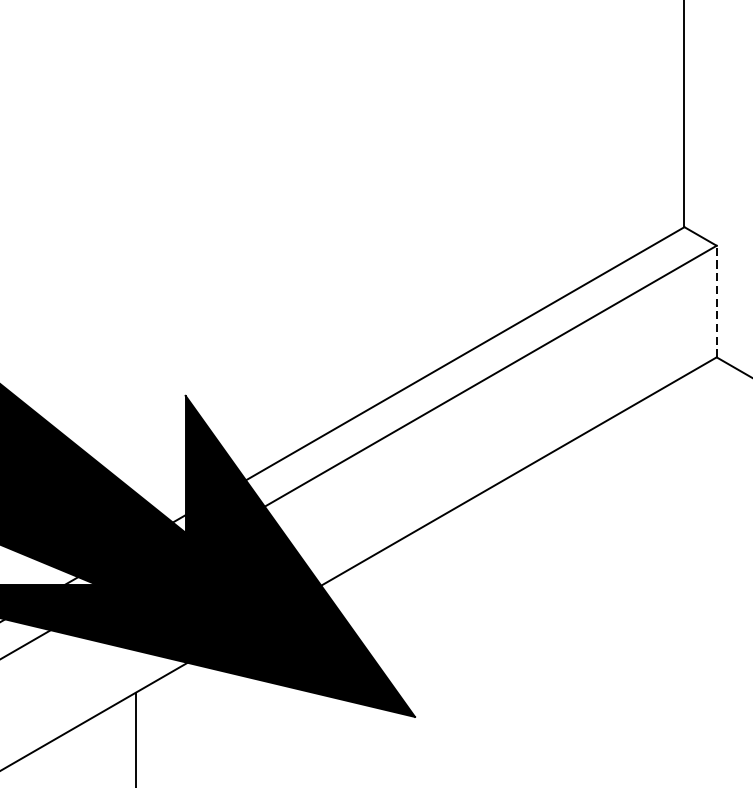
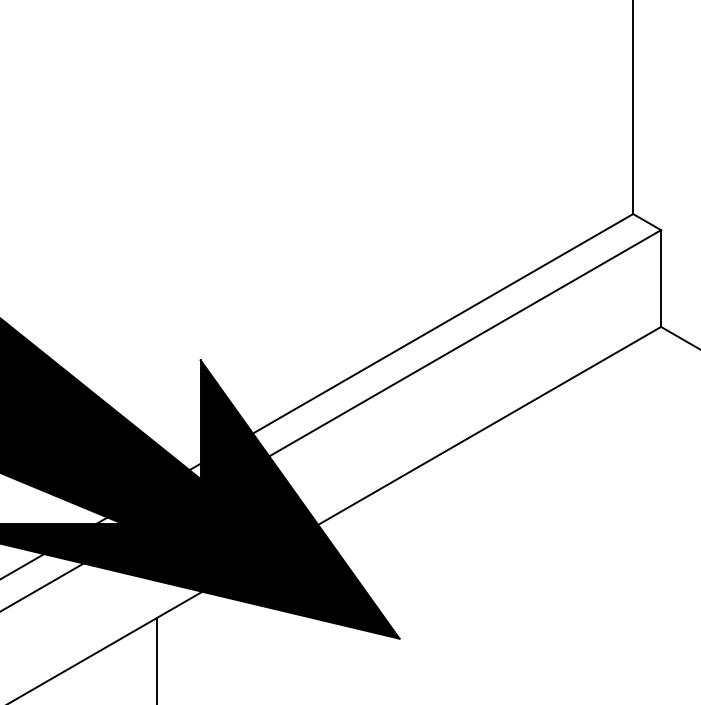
line: (717, 301) -> (661, 278), dashed -> solid

